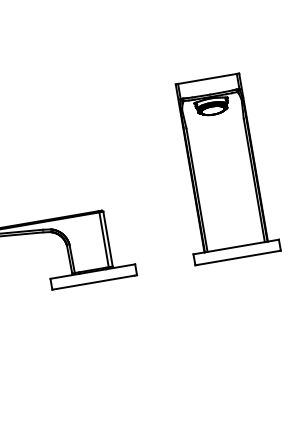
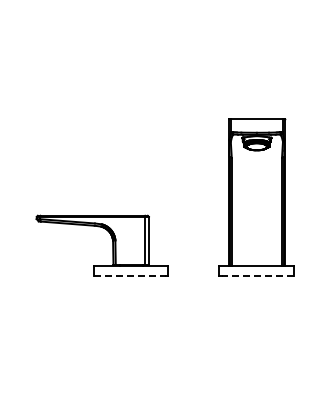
line: (238, 257) -> (257, 275), solid -> dashed
line: (93, 282) -> (130, 275), solid -> dashed

